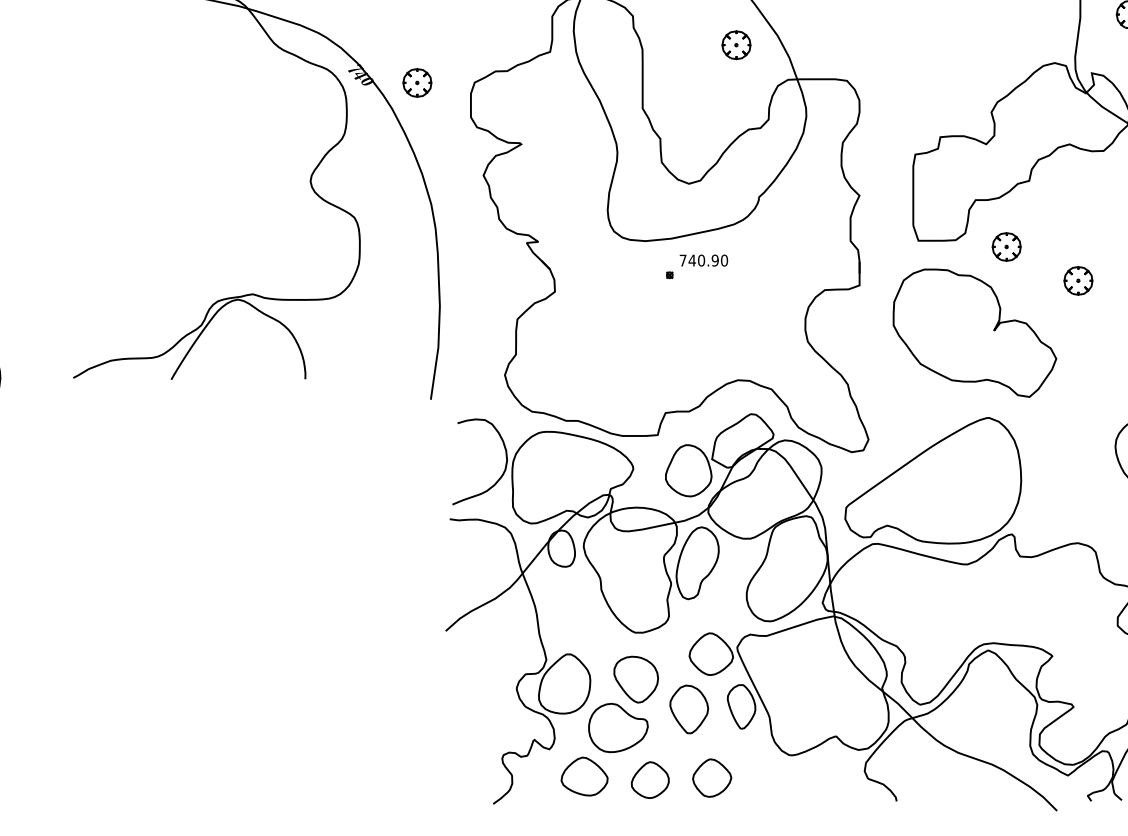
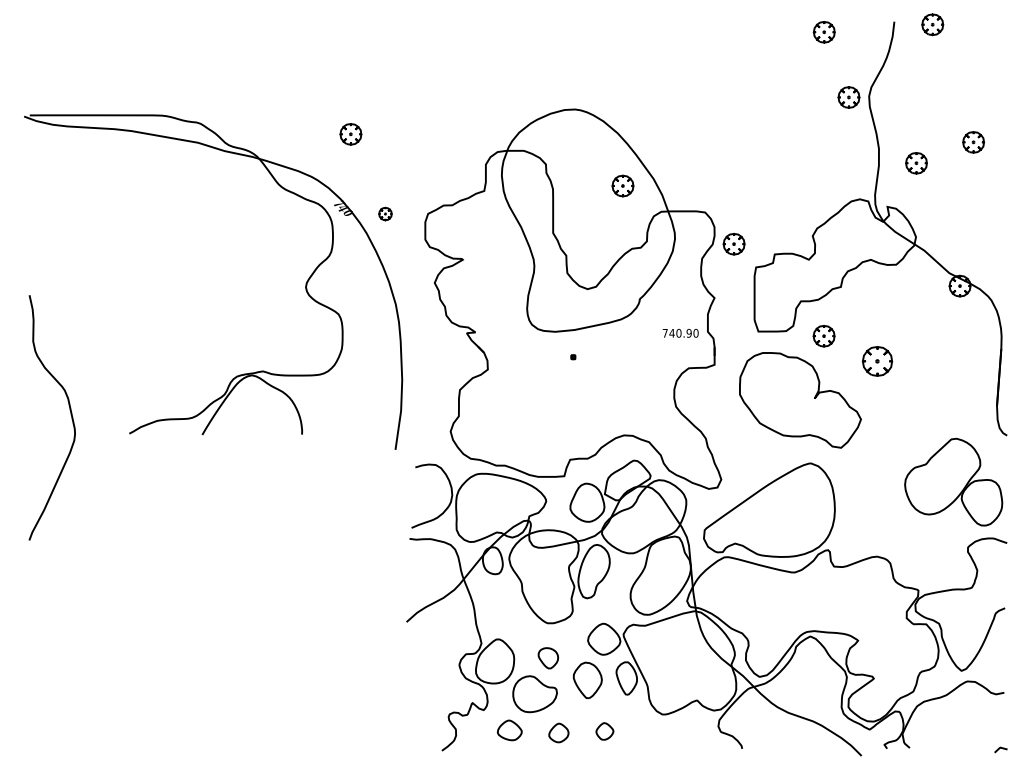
part: (417, 82) -> (385, 213), size x0.6
part: (884, 123) -> (733, 244), added
text: (703, 260) -> (680, 333), moved
part: (1078, 280) -> (877, 361), size x1.4
part: (636, 679) -> (548, 658), size x0.6
part: (584, 776) -> (509, 730), size x0.7
part: (711, 778) -> (604, 731), size x0.6
part: (649, 779) -> (558, 732), size x0.7

